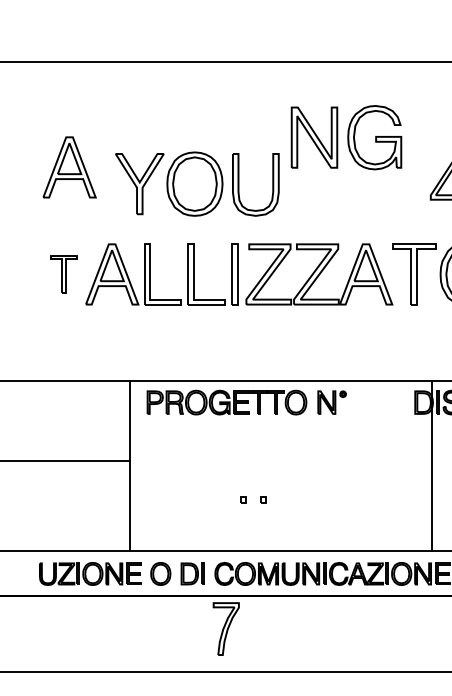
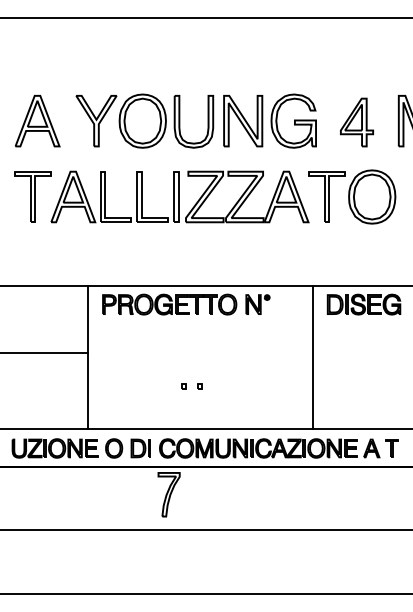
part: (345, 136) -> (269, 120), moved
part: (69, 167) -> (37, 121), moved
part: (63, 273) -> (32, 196), size x1.67
line: (432, 465) -> (313, 357), moved

